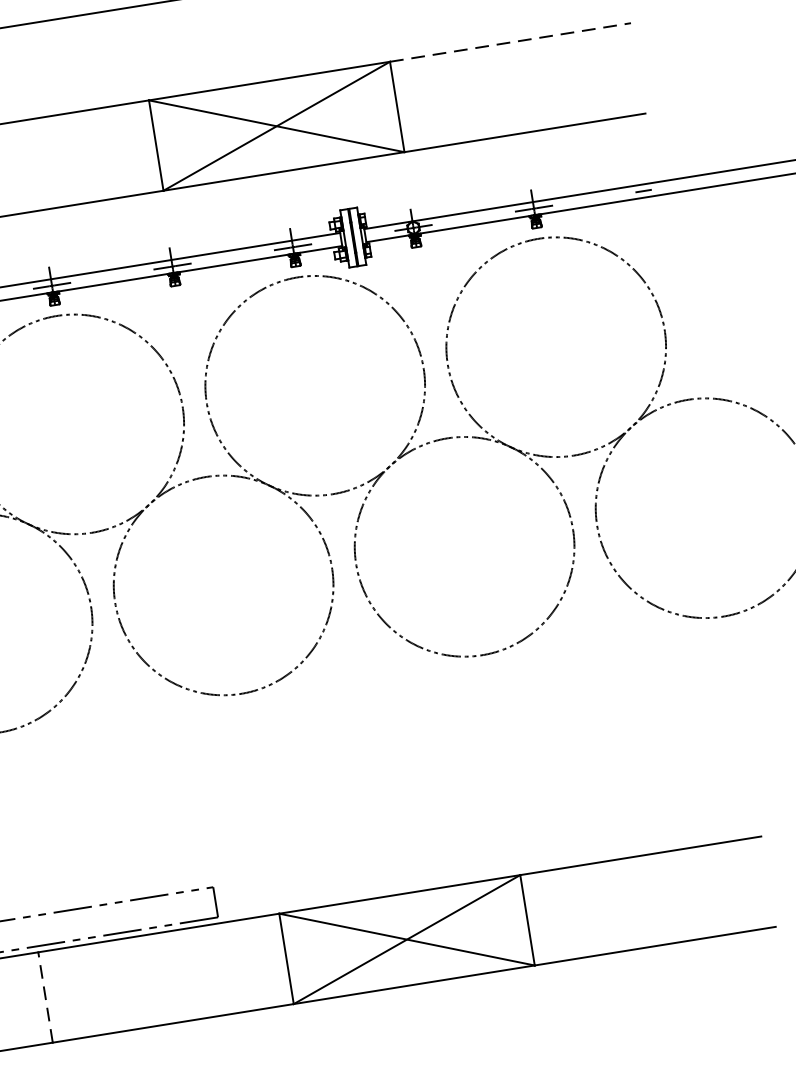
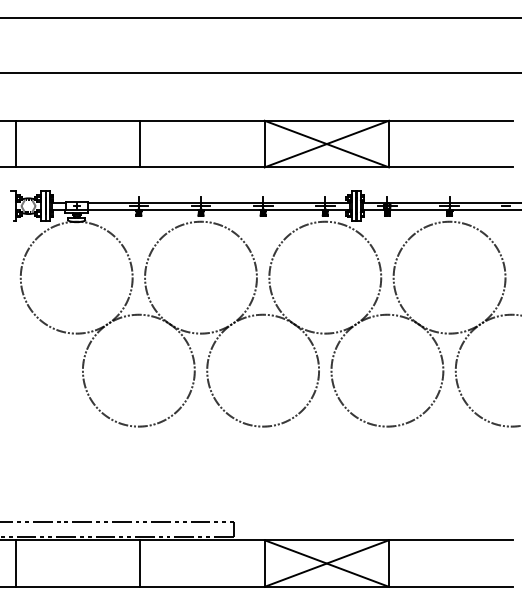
line: (511, 41) -> (451, 120), dashed -> solid
line: (45, 997) -> (140, 563), dashed -> solid

